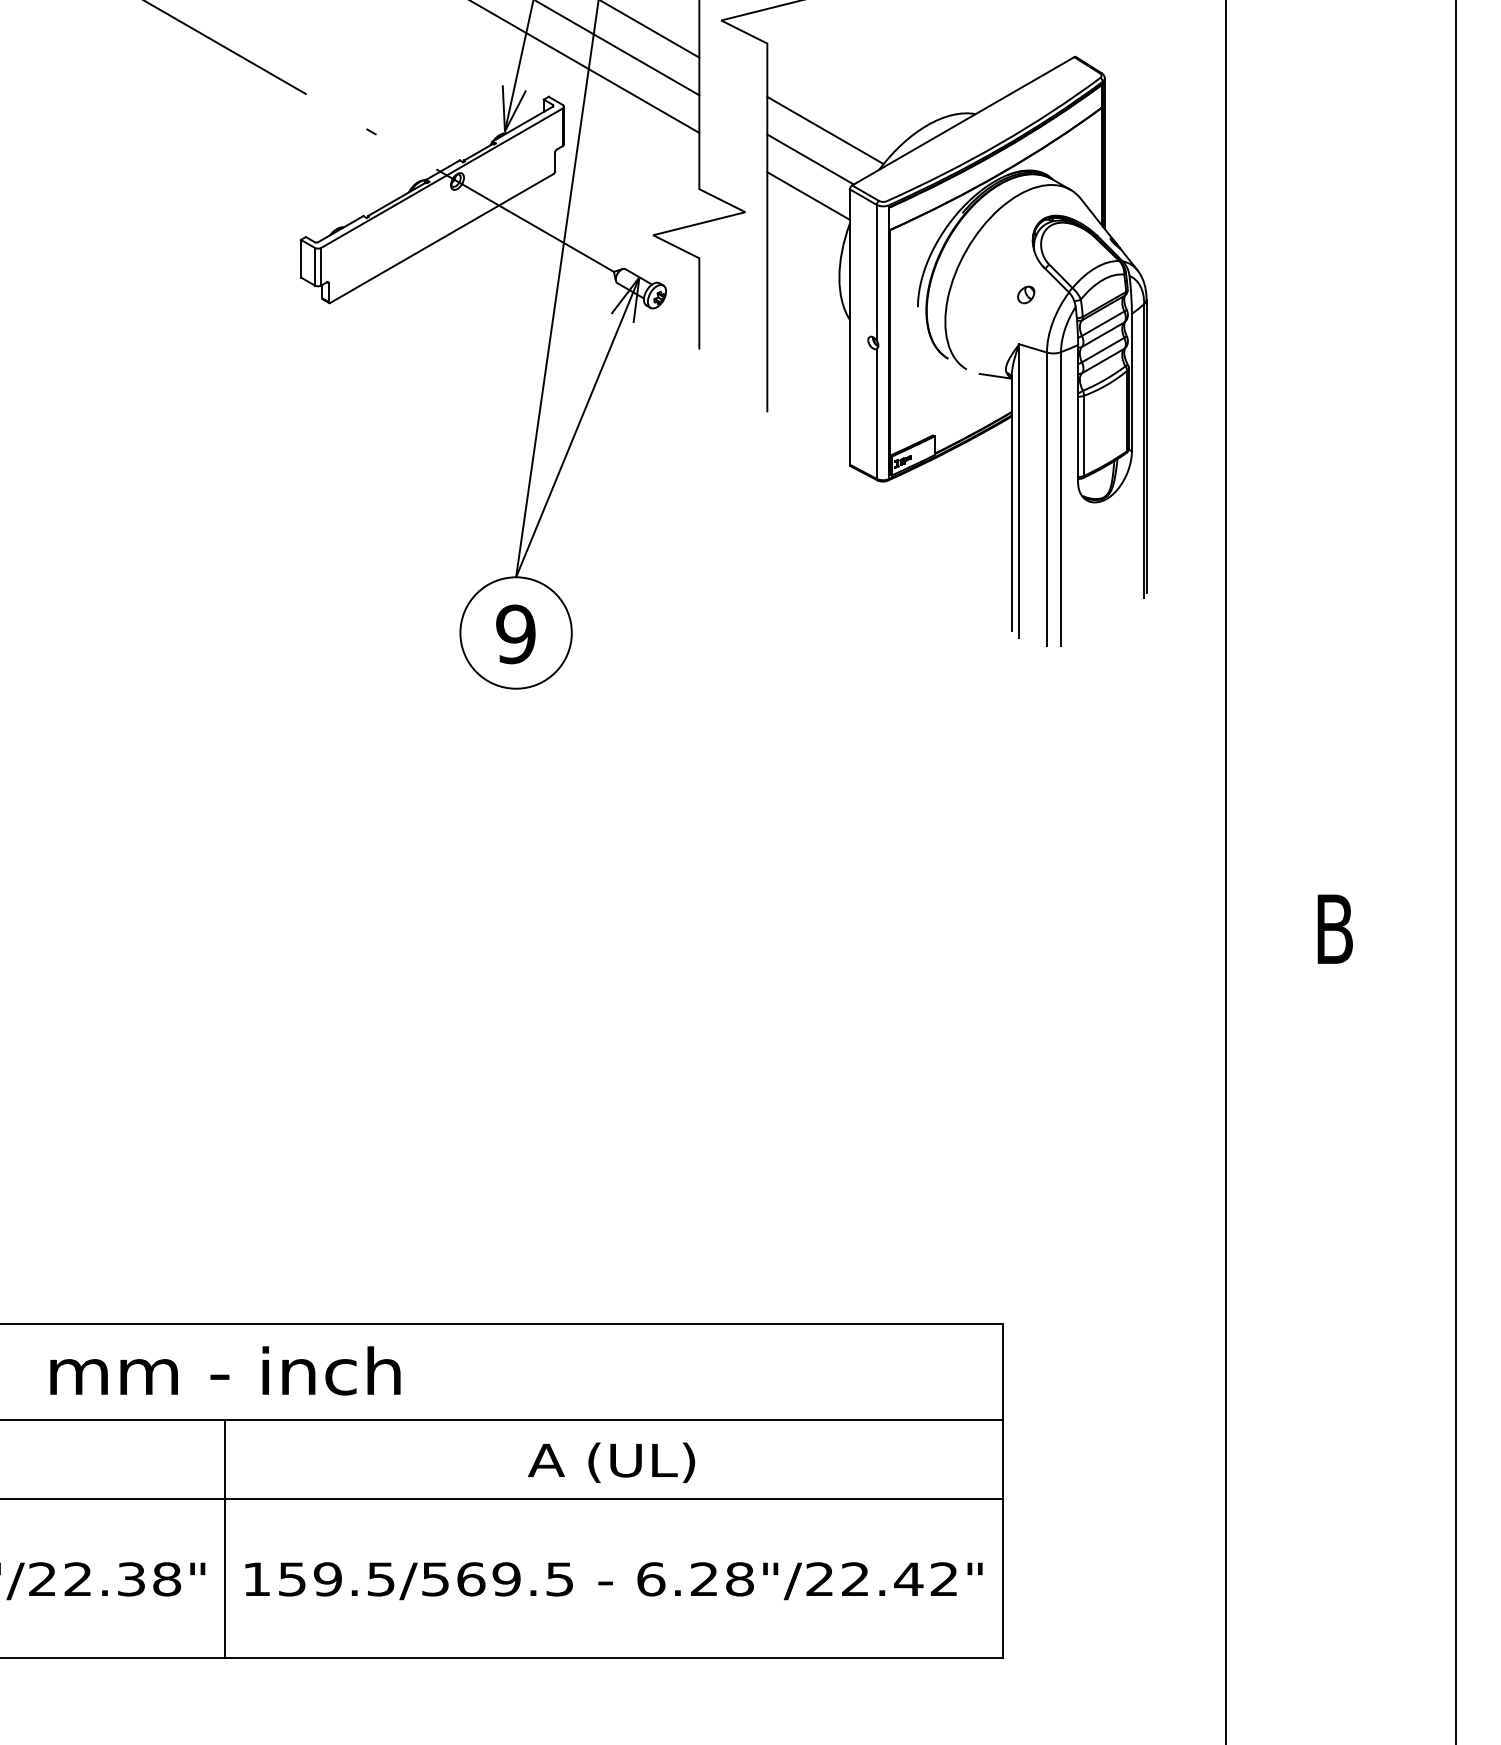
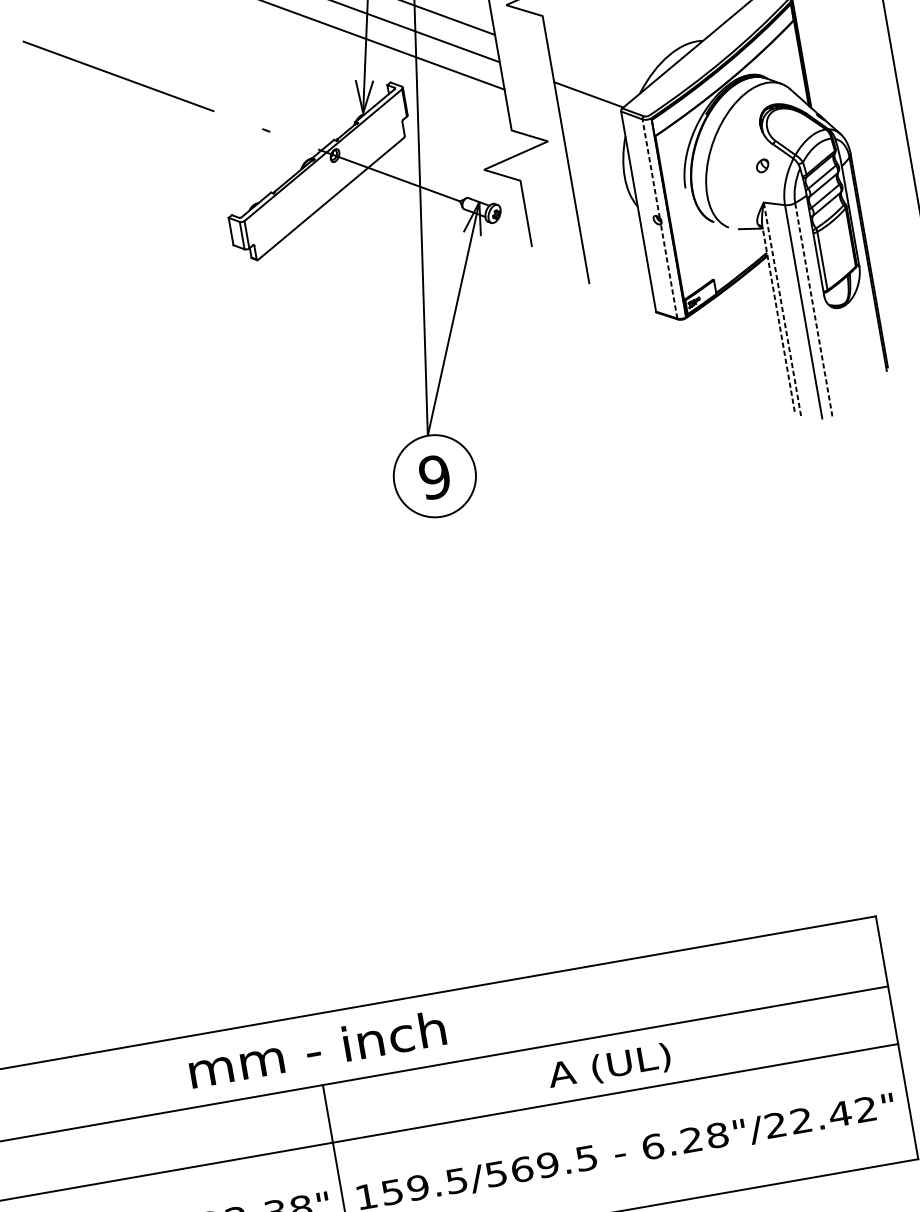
line: (825, 130) -> (595, 71), removed
line: (808, 195) -> (591, 121), removed
line: (876, 272) -> (651, 168), solid -> dashed
line: (876, 413) -> (668, 271), solid -> dashed
line: (1019, 491) -> (782, 309), solid -> dashed
line: (1061, 498) -> (814, 309), solid -> dashed
line: (1011, 503) -> (778, 319), solid -> dashed

